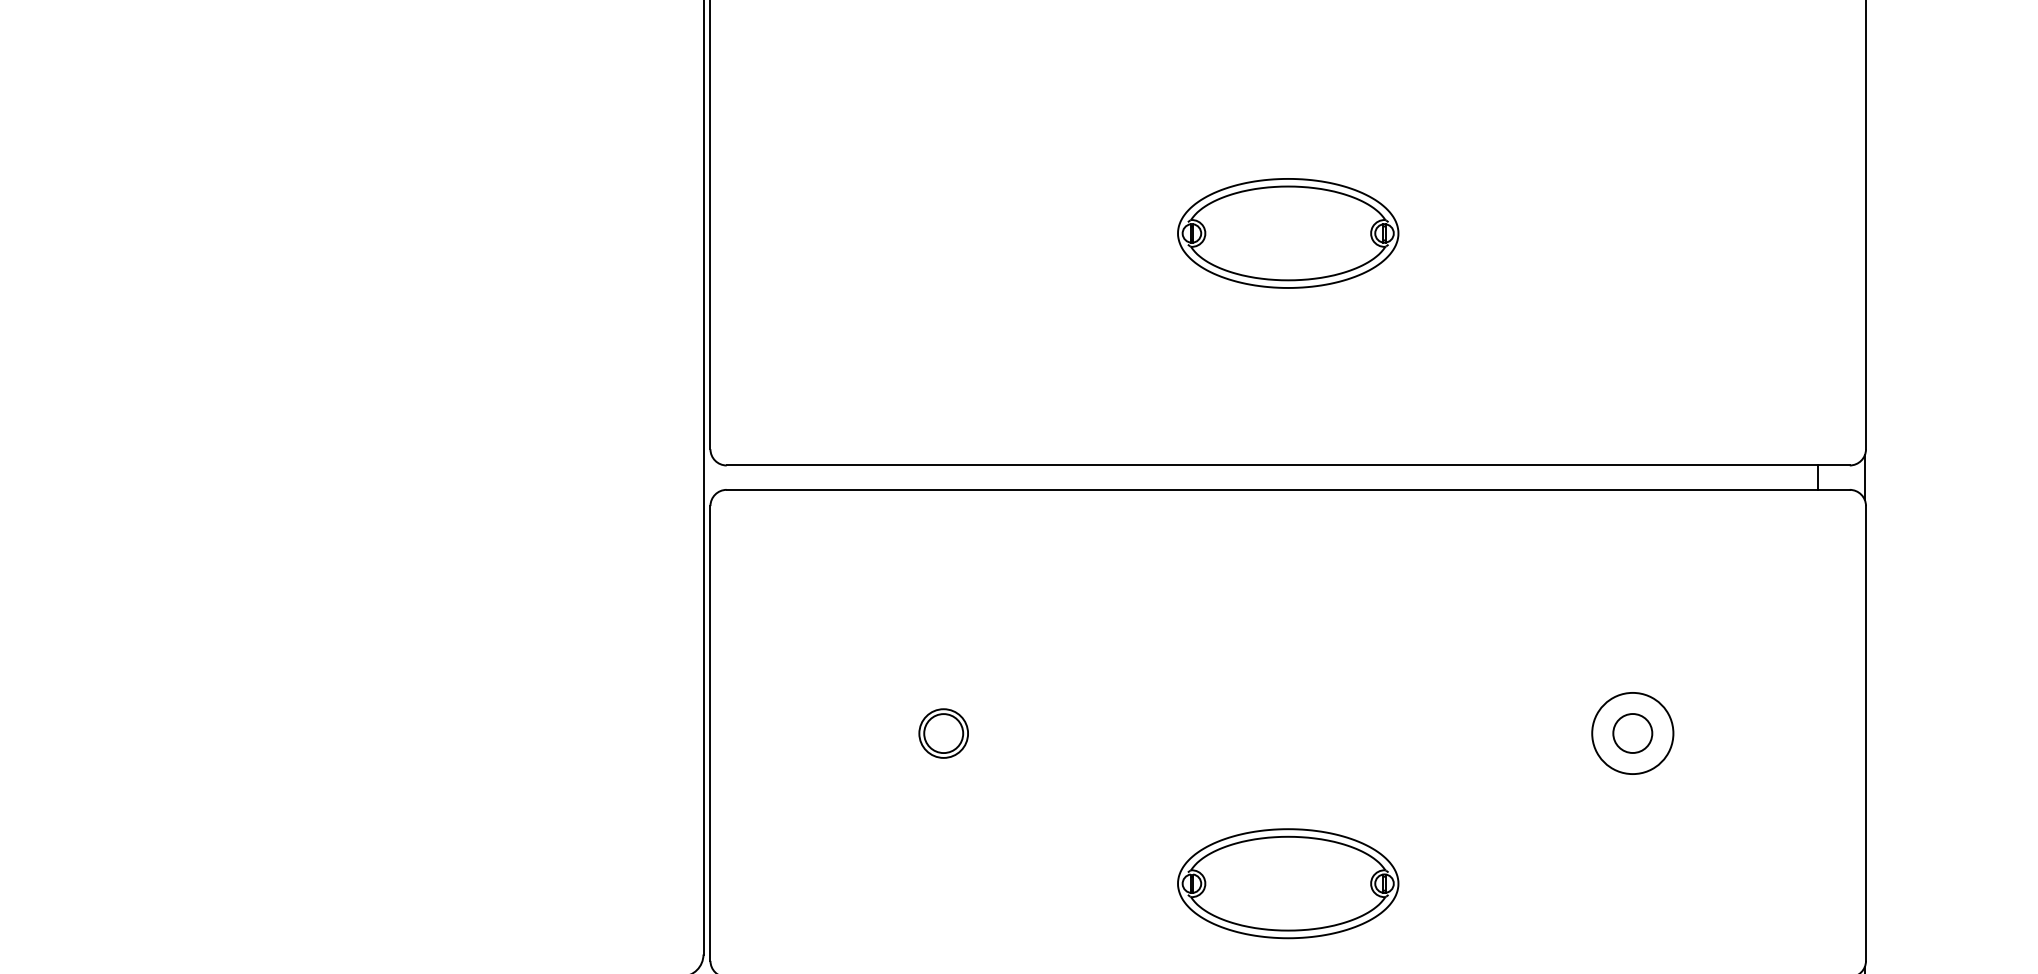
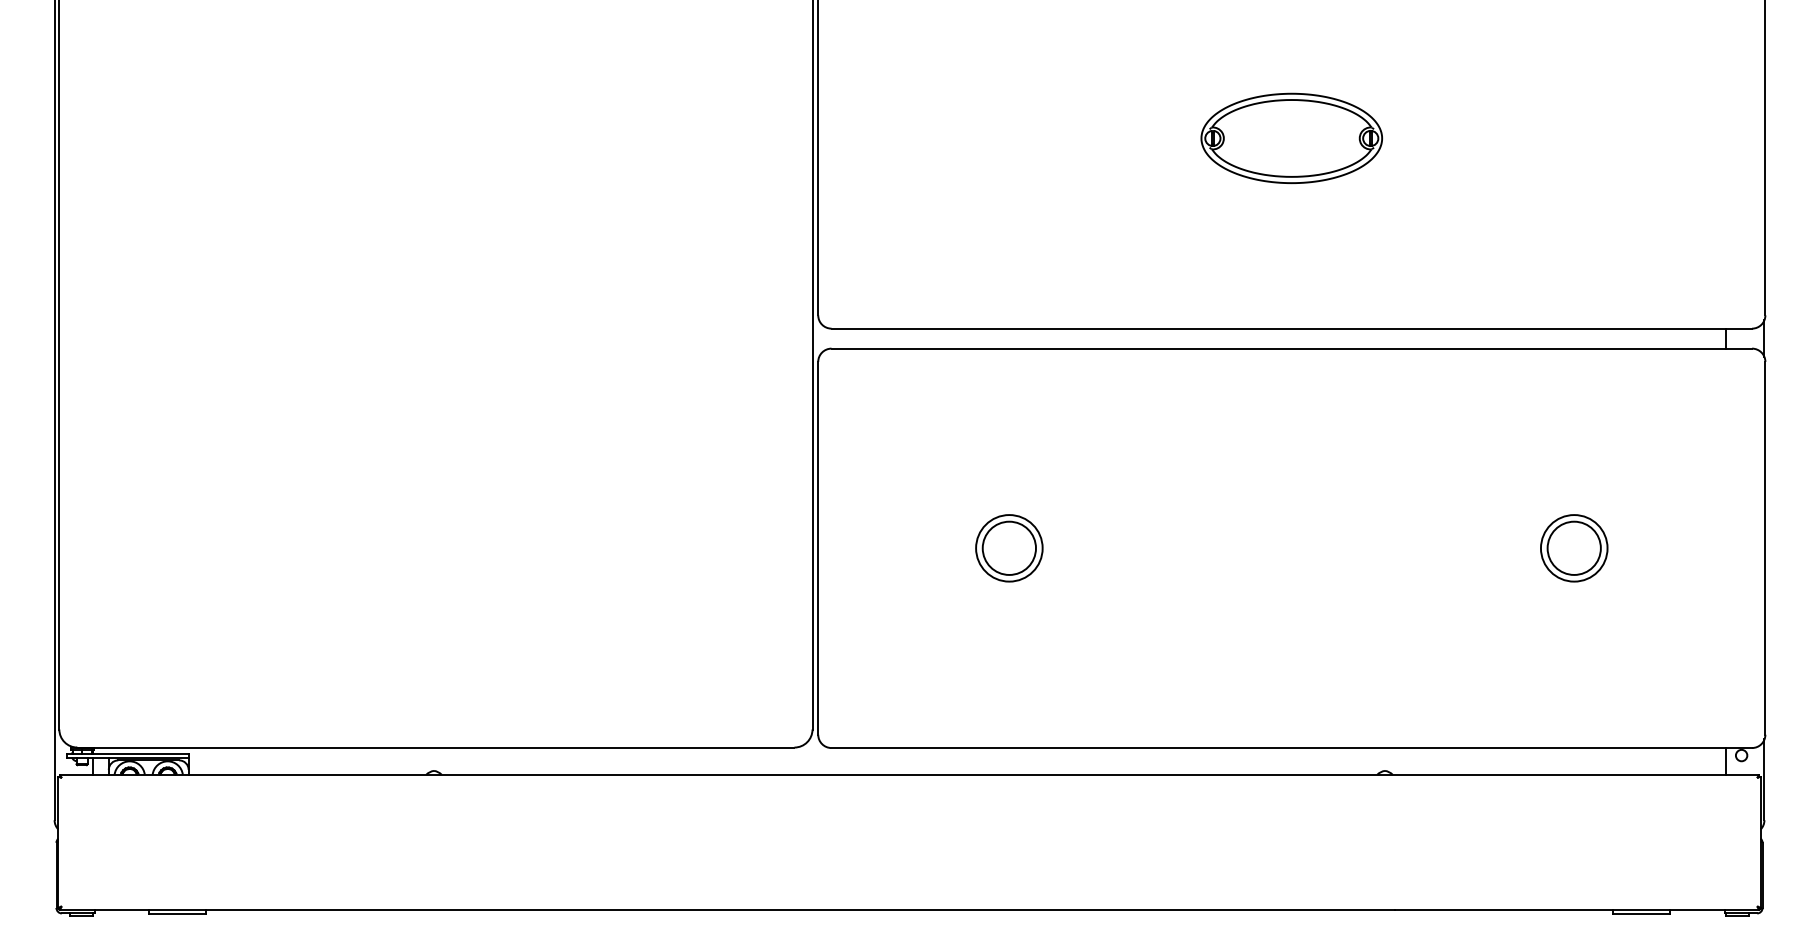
circle: (1631, 732) -> (1573, 547), size x1.67
part: (943, 733) -> (1009, 548), size x1.67
part: (1287, 882) -> (1291, 670), removed

